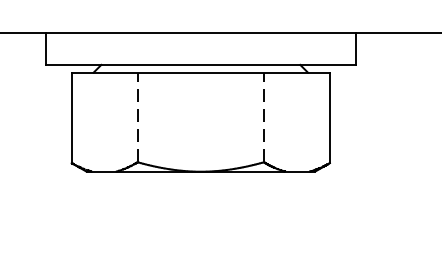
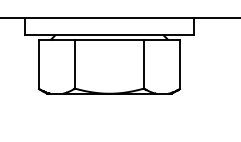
line: (138, 116) -> (75, 63), dashed -> solid
line: (263, 116) -> (143, 63), dashed -> solid

